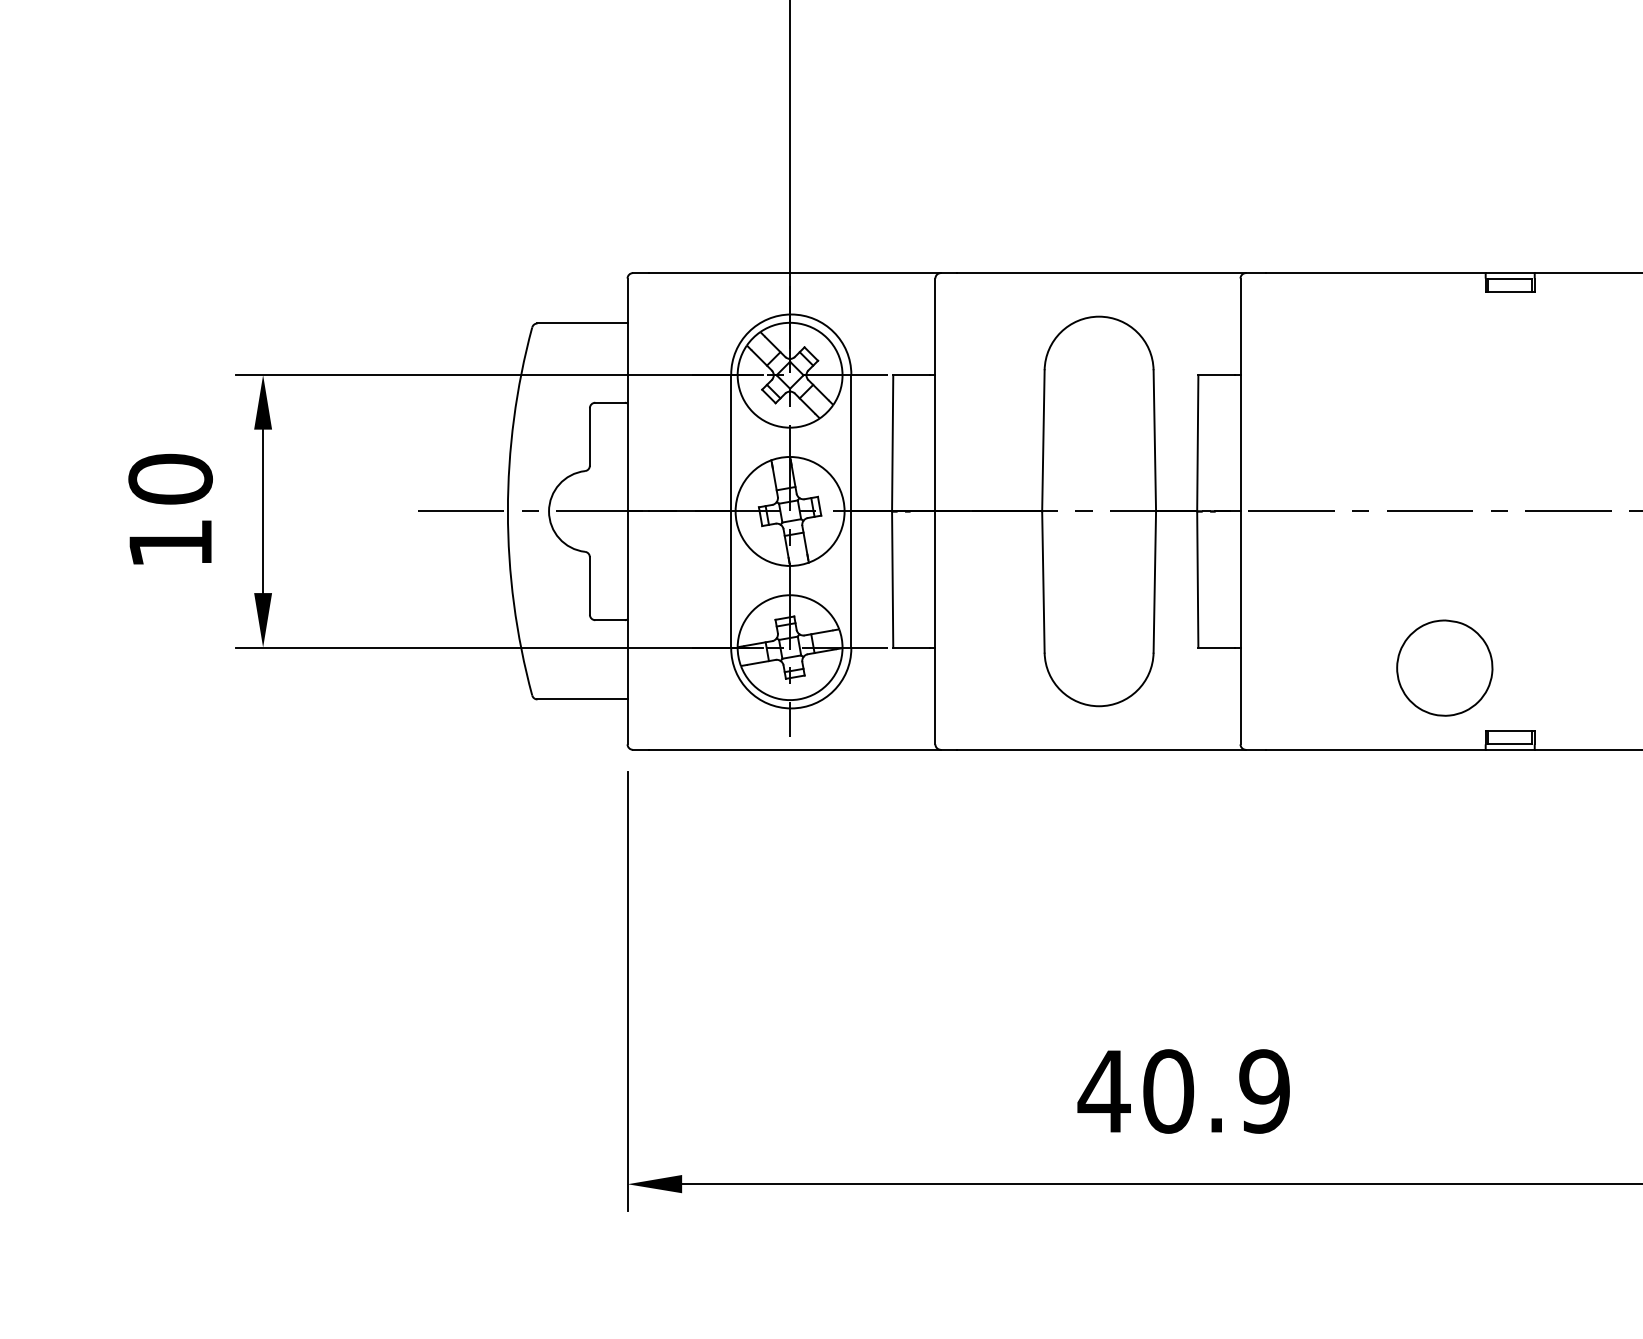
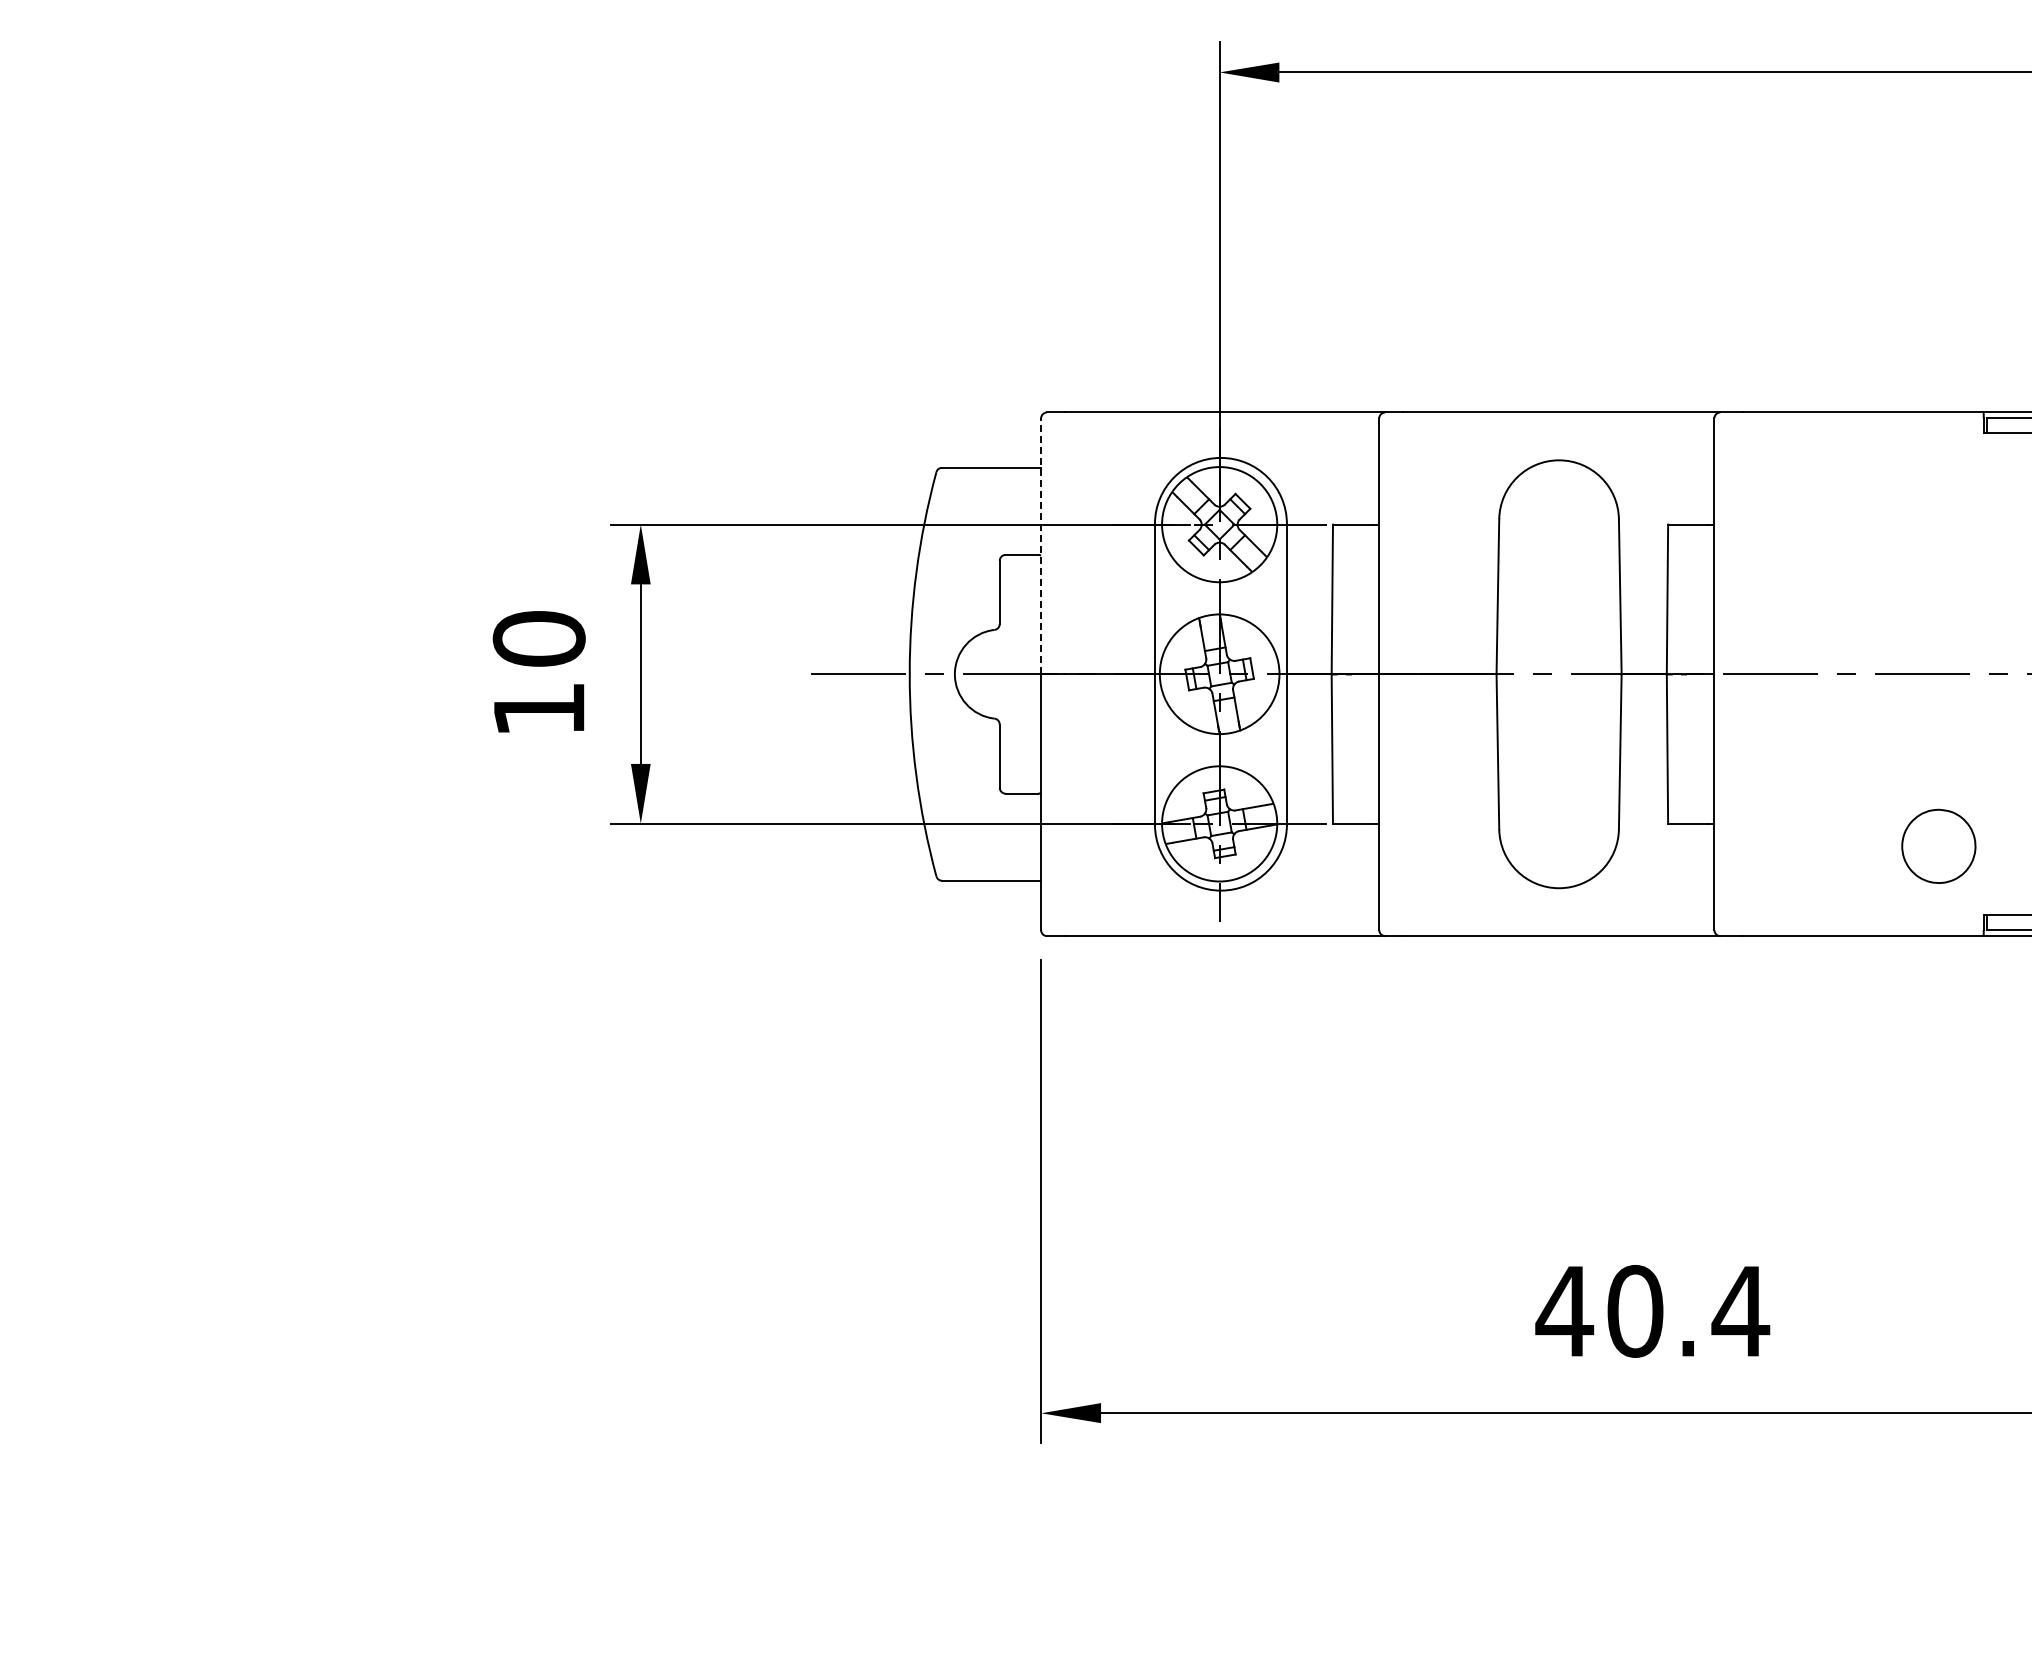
line: (627, 395) -> (1041, 546), solid -> dashed
part: (1444, 668) -> (1938, 846), size x0.7
text: (1264, 1091) -> (1740, 1311), 40.9 -> 40.4

